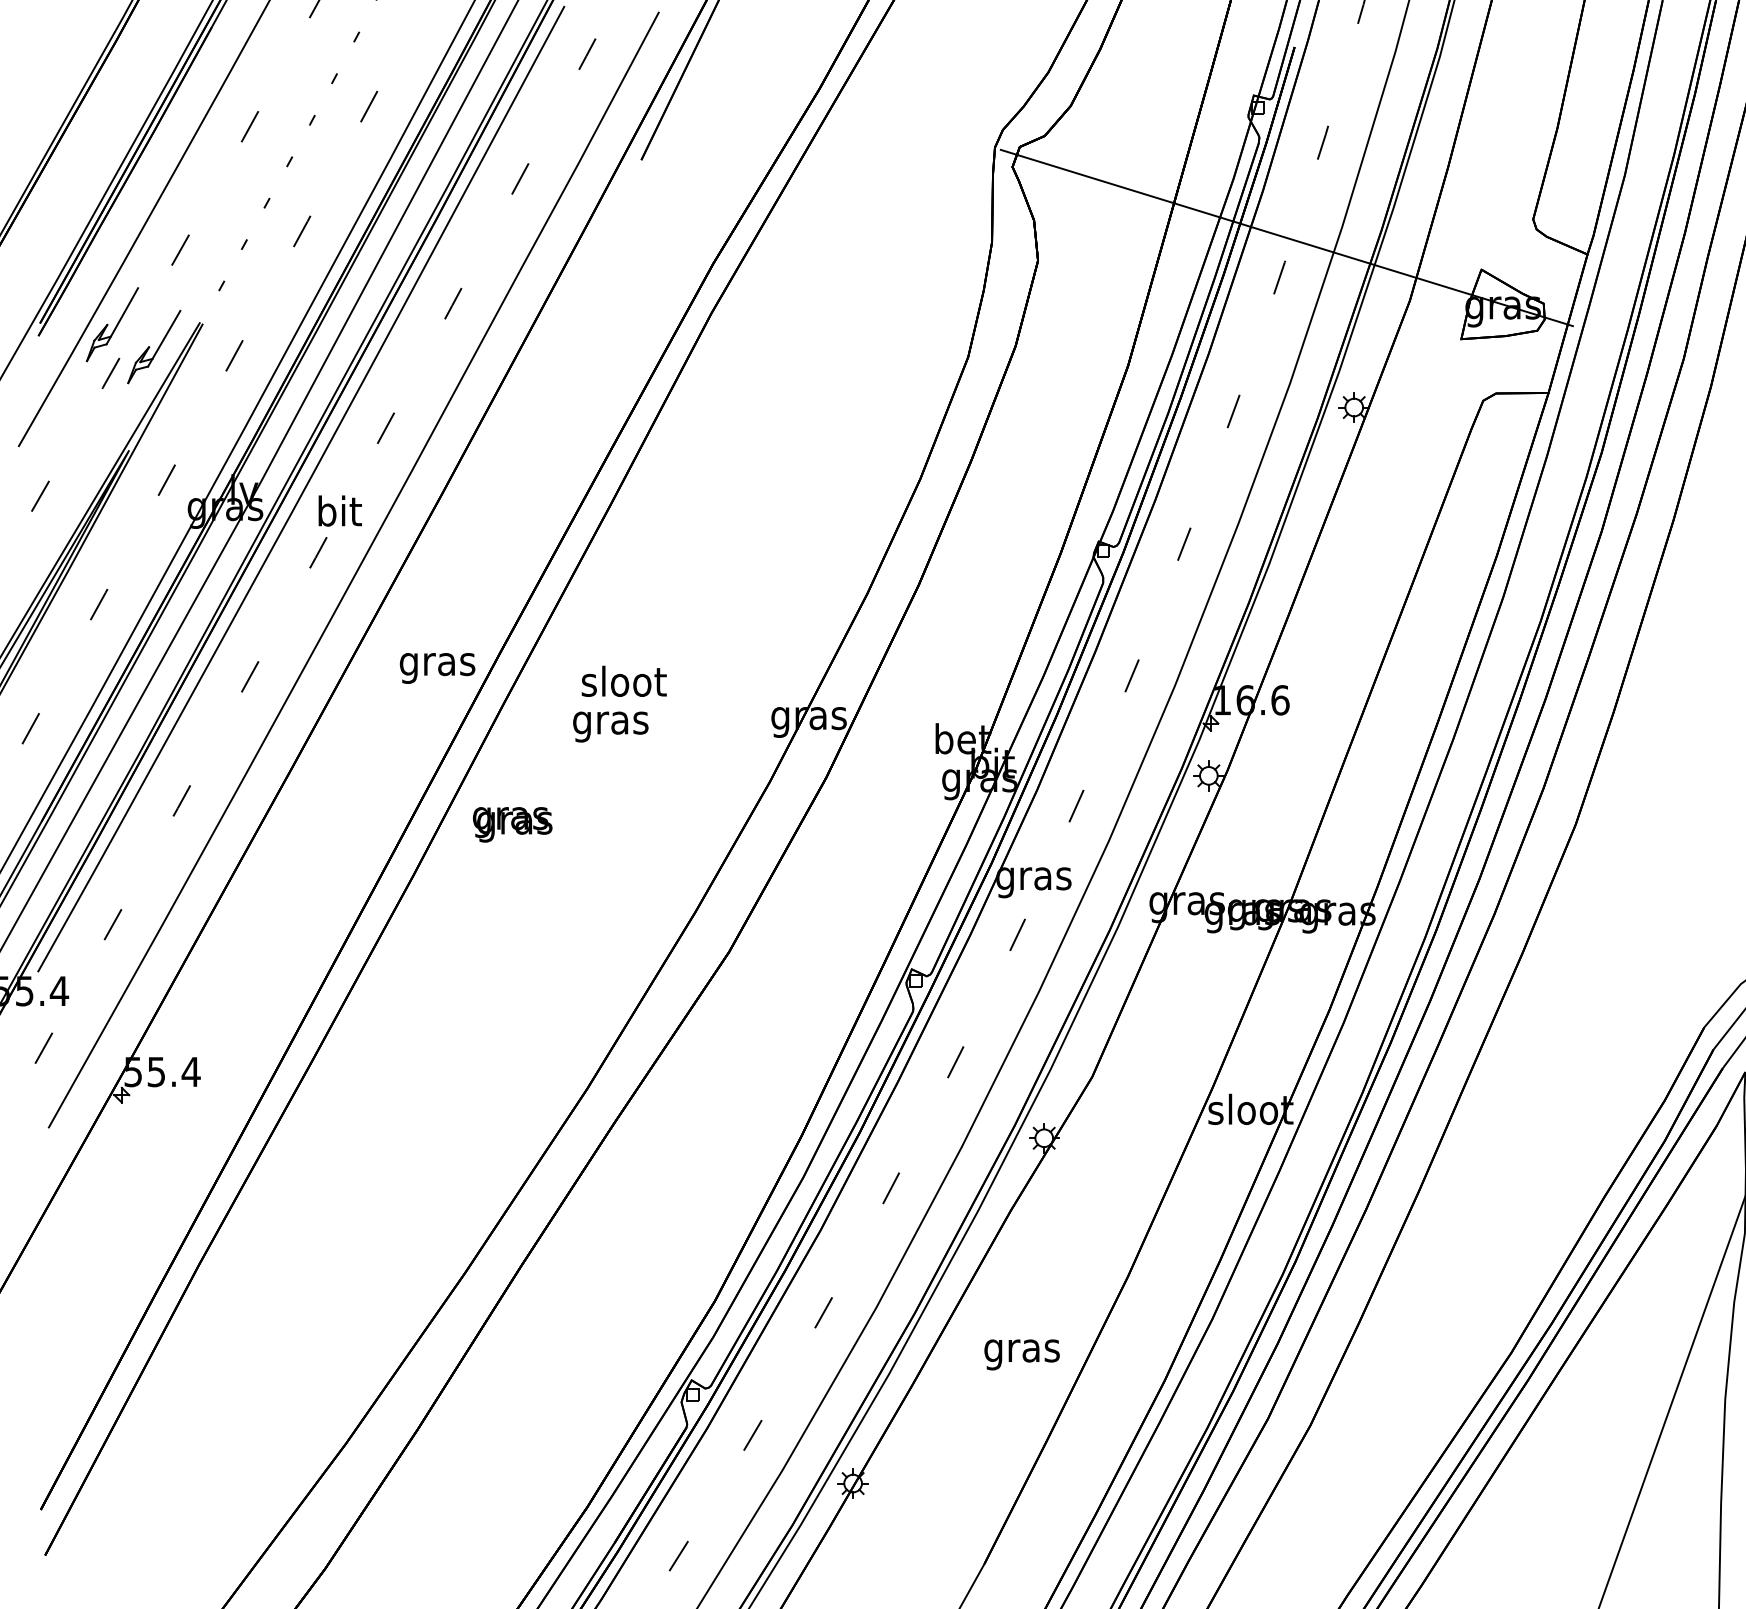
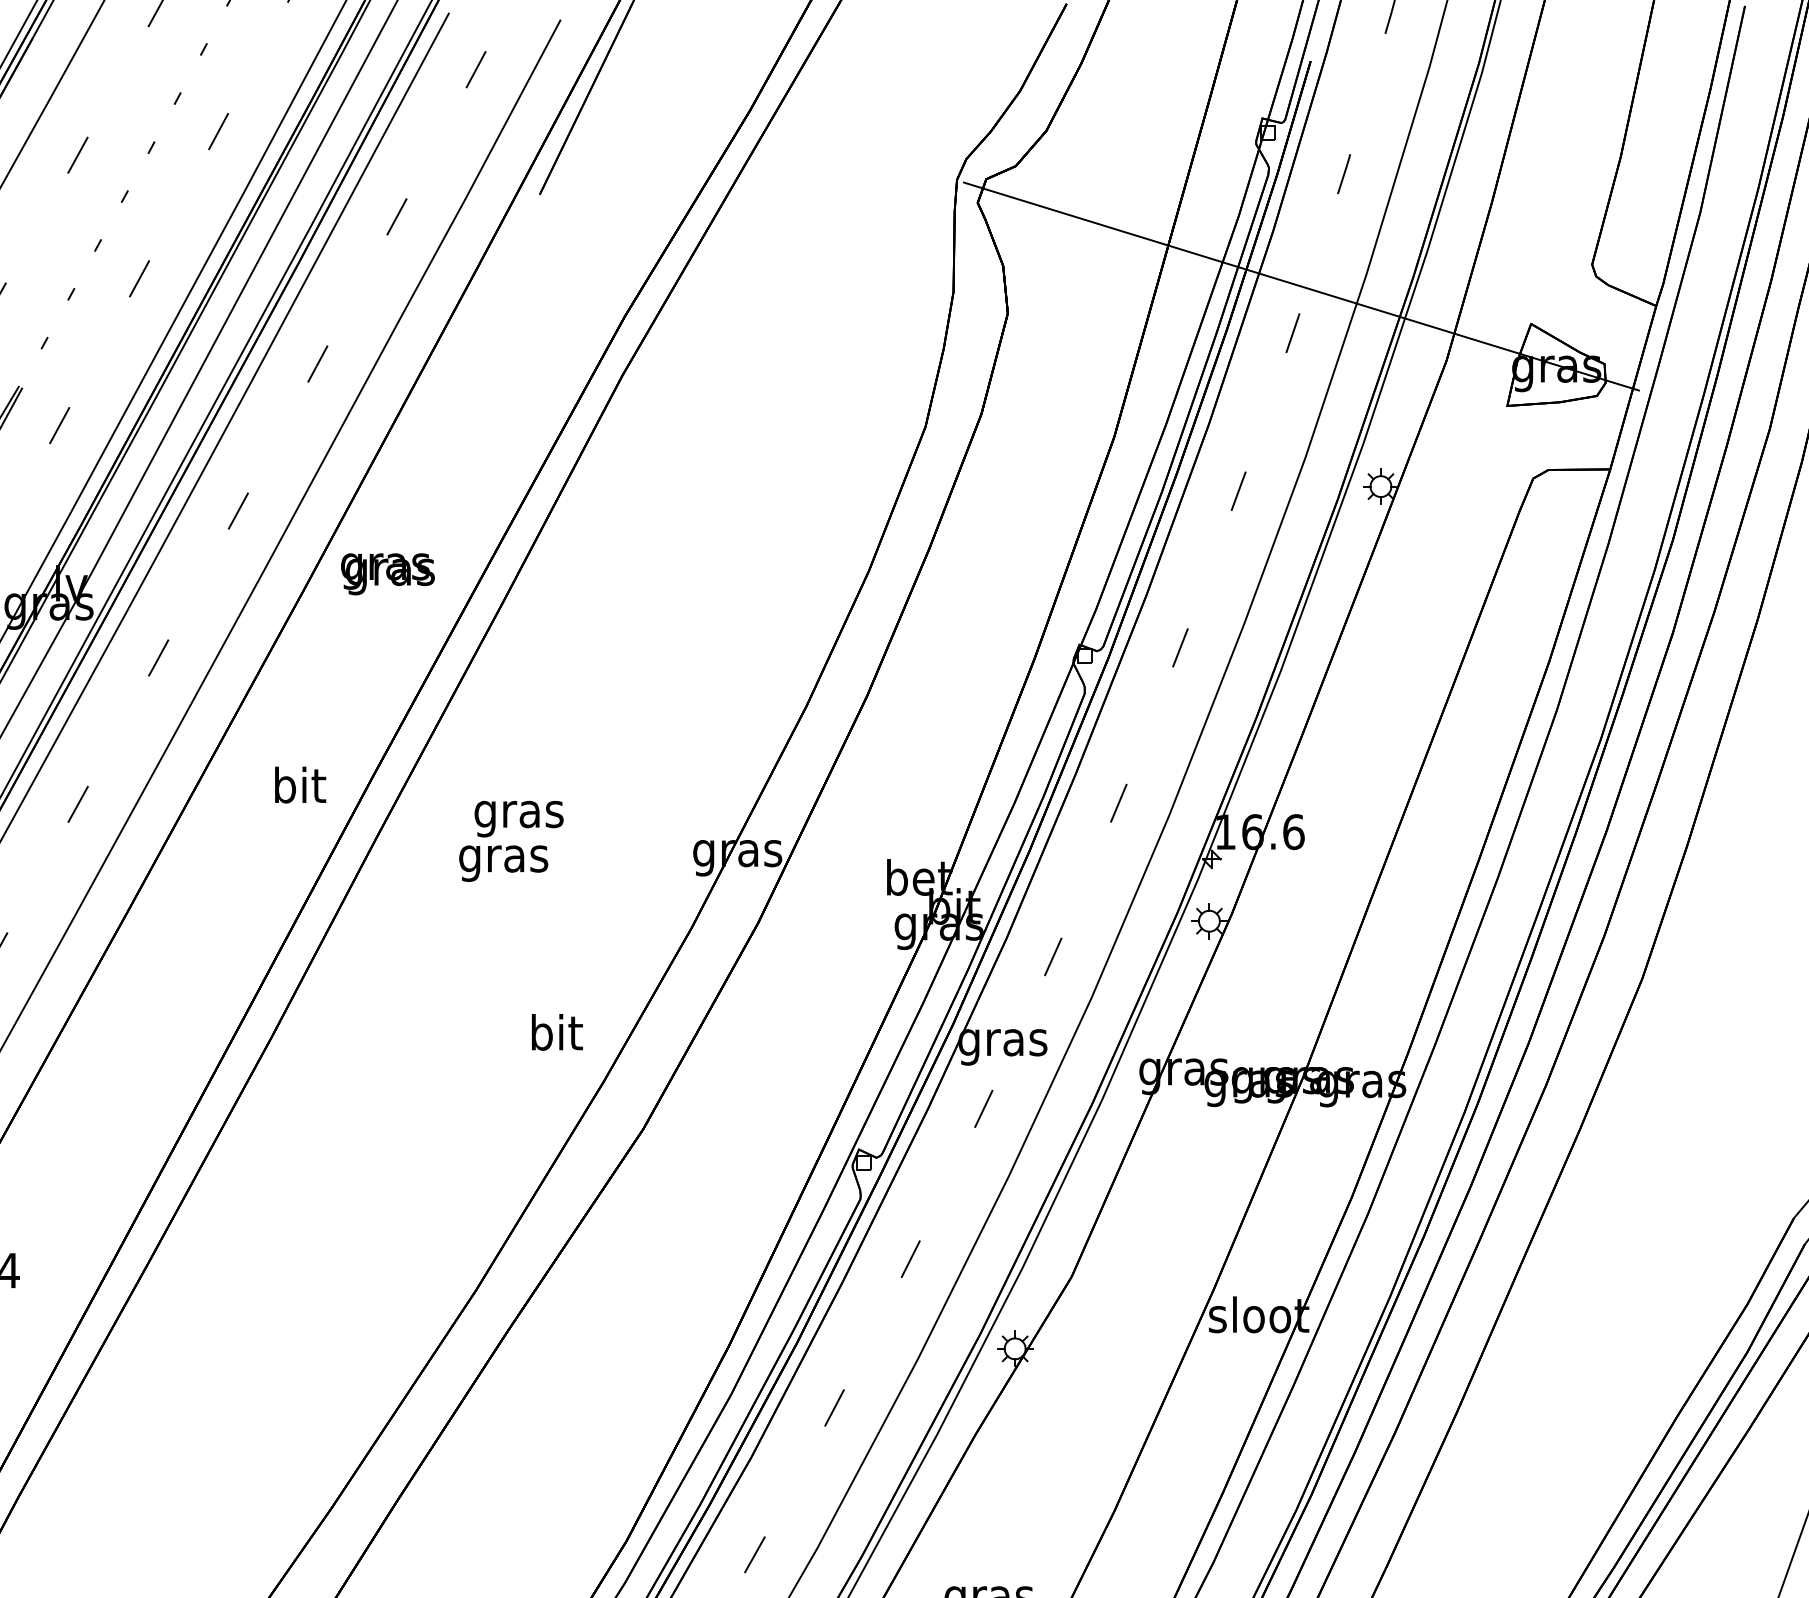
text: (339, 510) -> (556, 1031), moved
text: (437, 663) -> (299, 788), gras -> bit
text: (623, 684) -> (518, 813), sloot -> gras
text: (512, 824) -> (387, 573), moved

